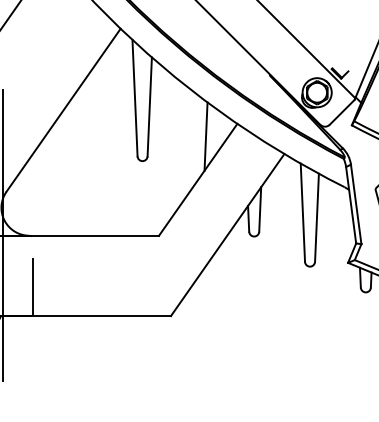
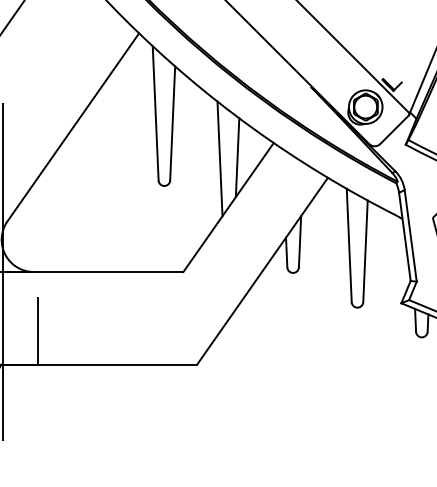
line: (190, 137) -> (219, 158), added

